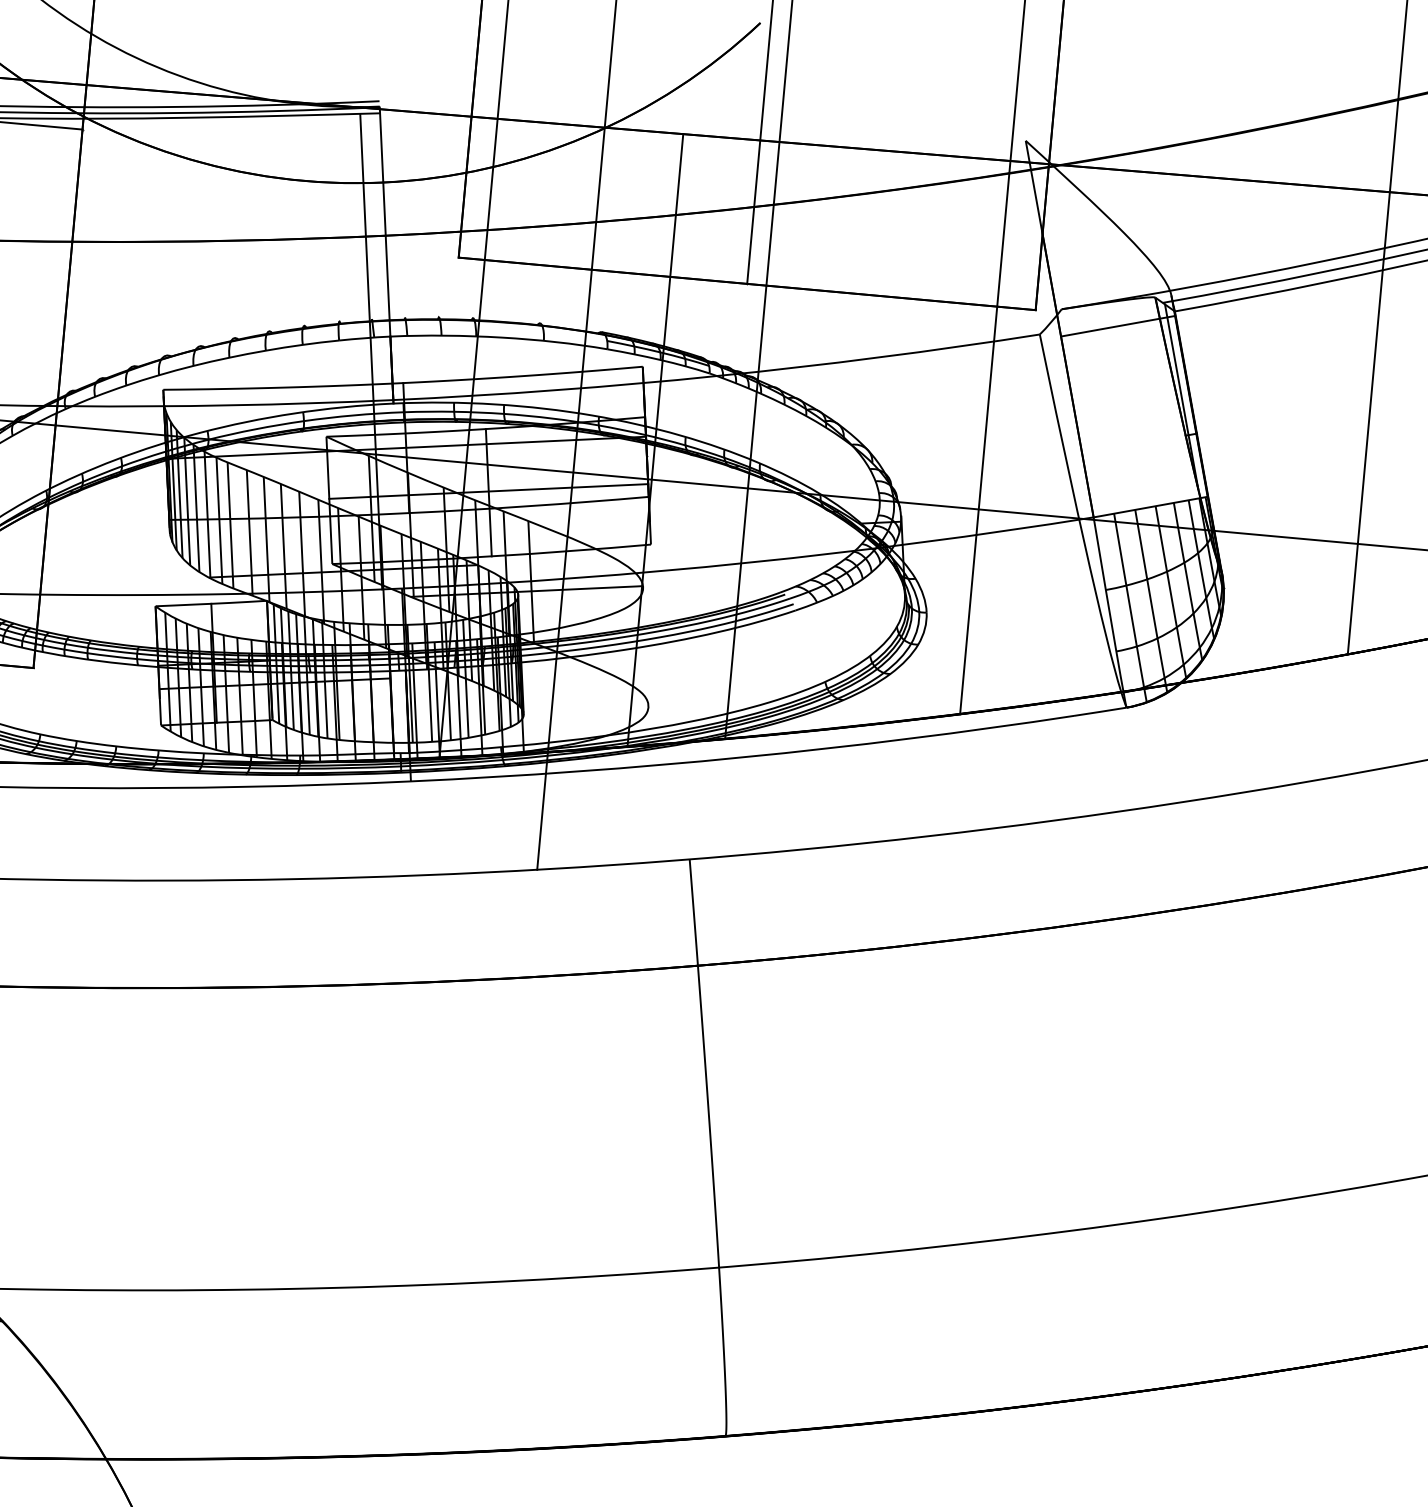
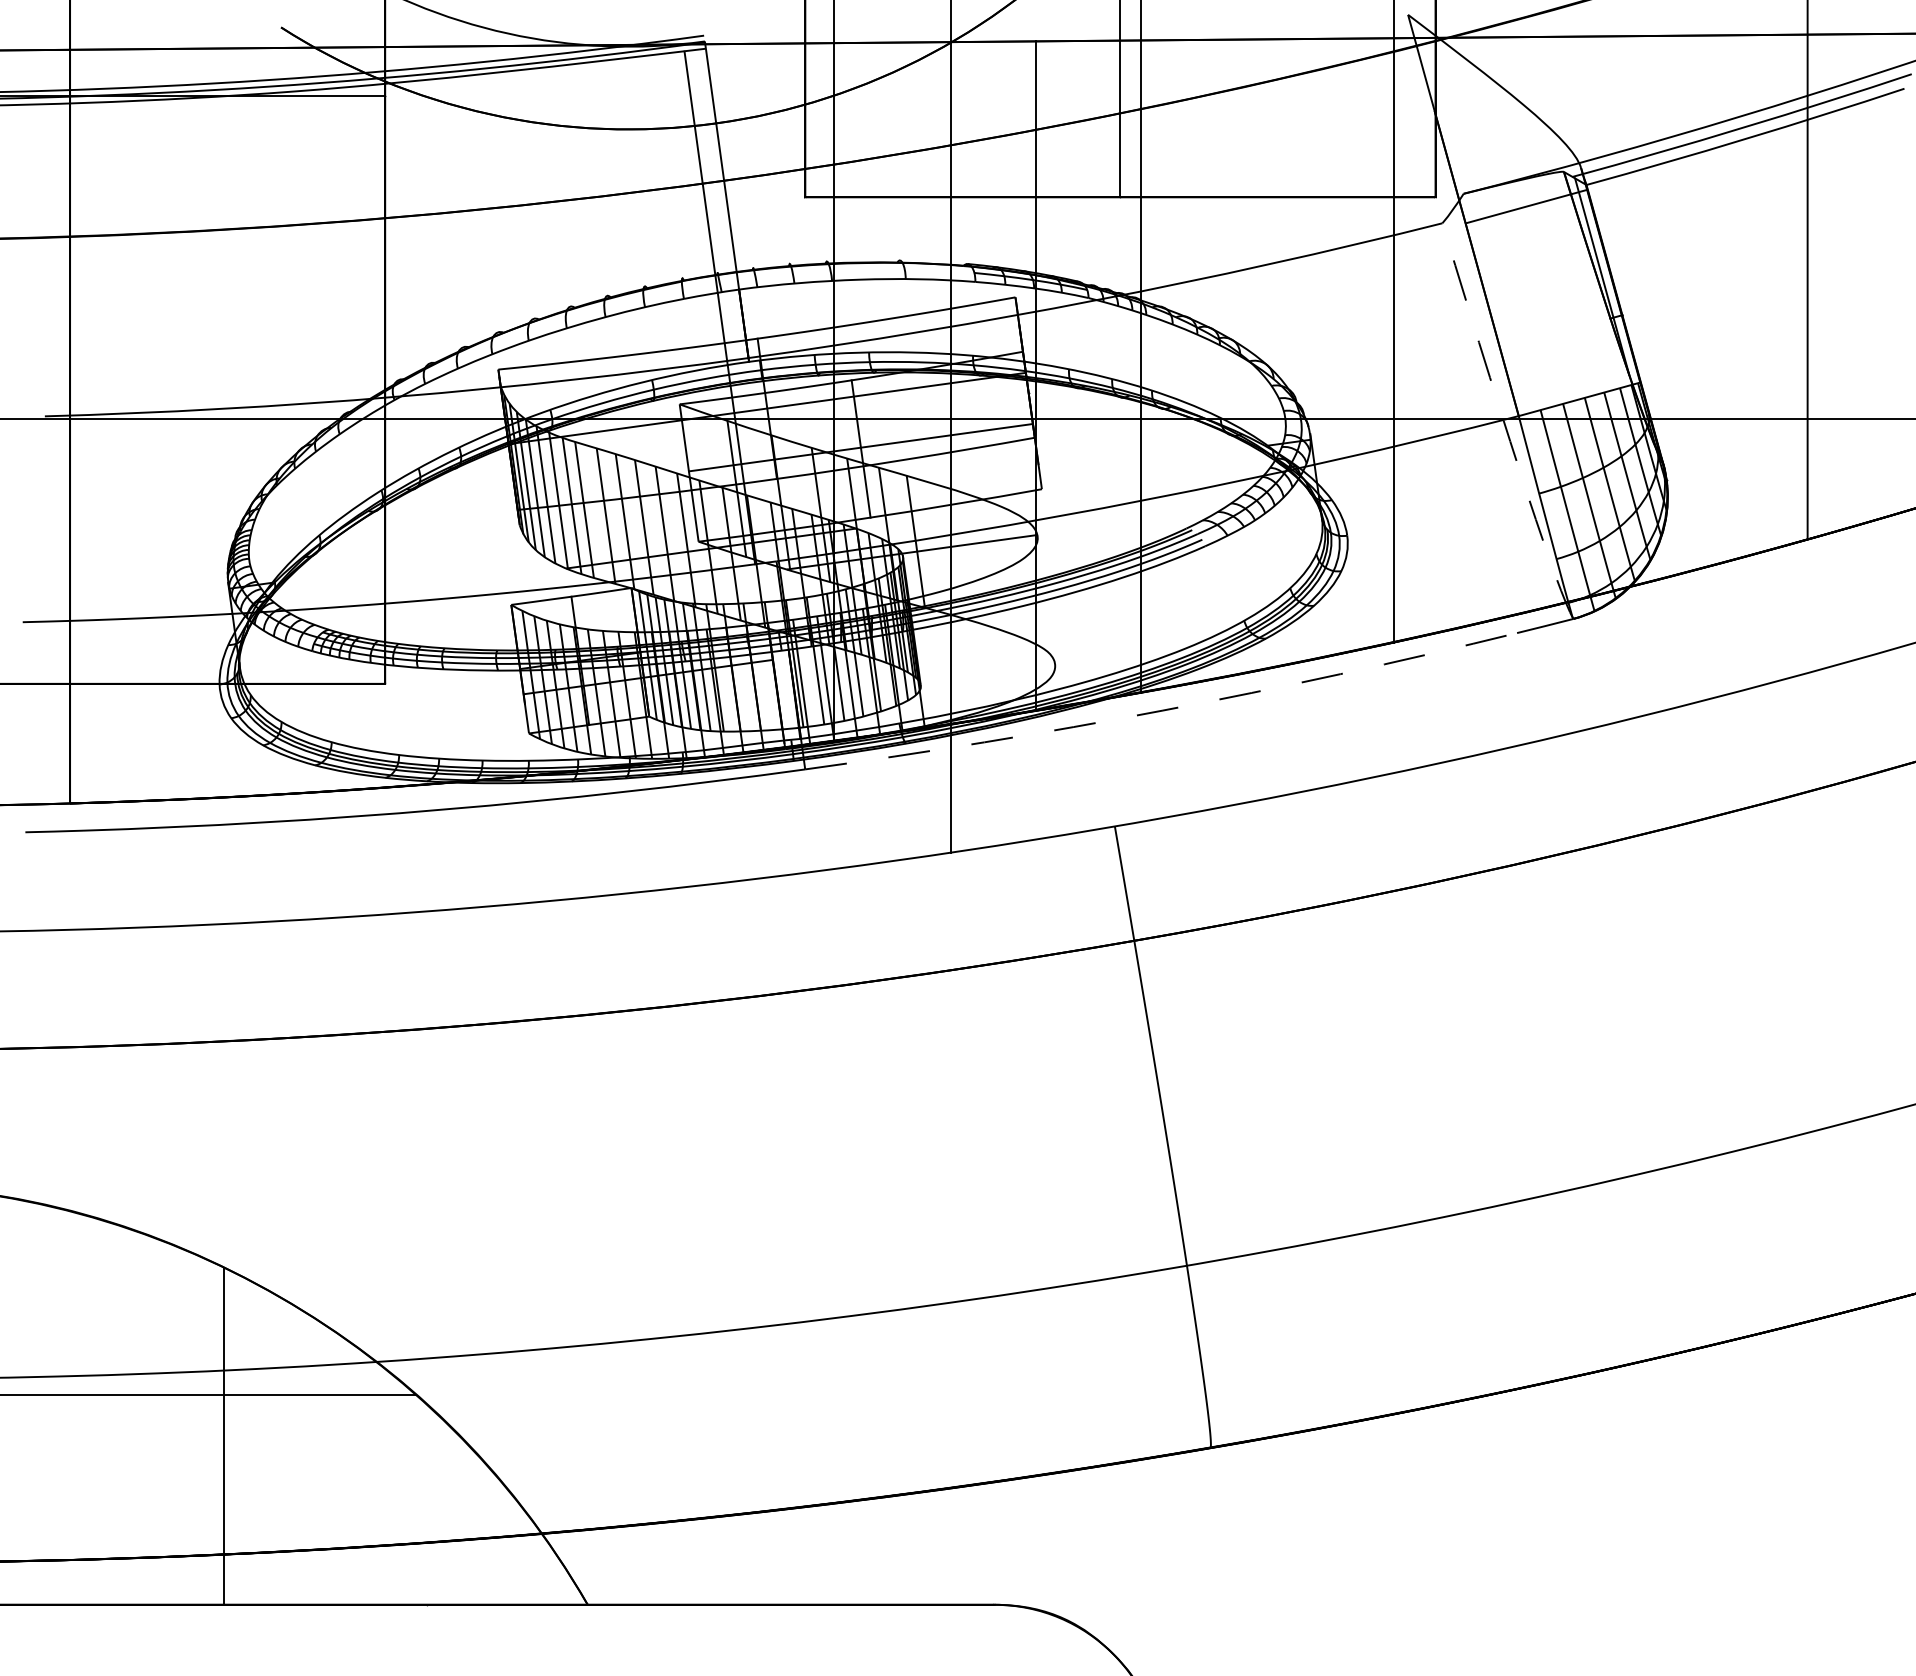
arc: (1081, 528) -> (1506, 429), solid -> dashed
arc: (742, 757) -> (1162, 710), solid -> dashed

